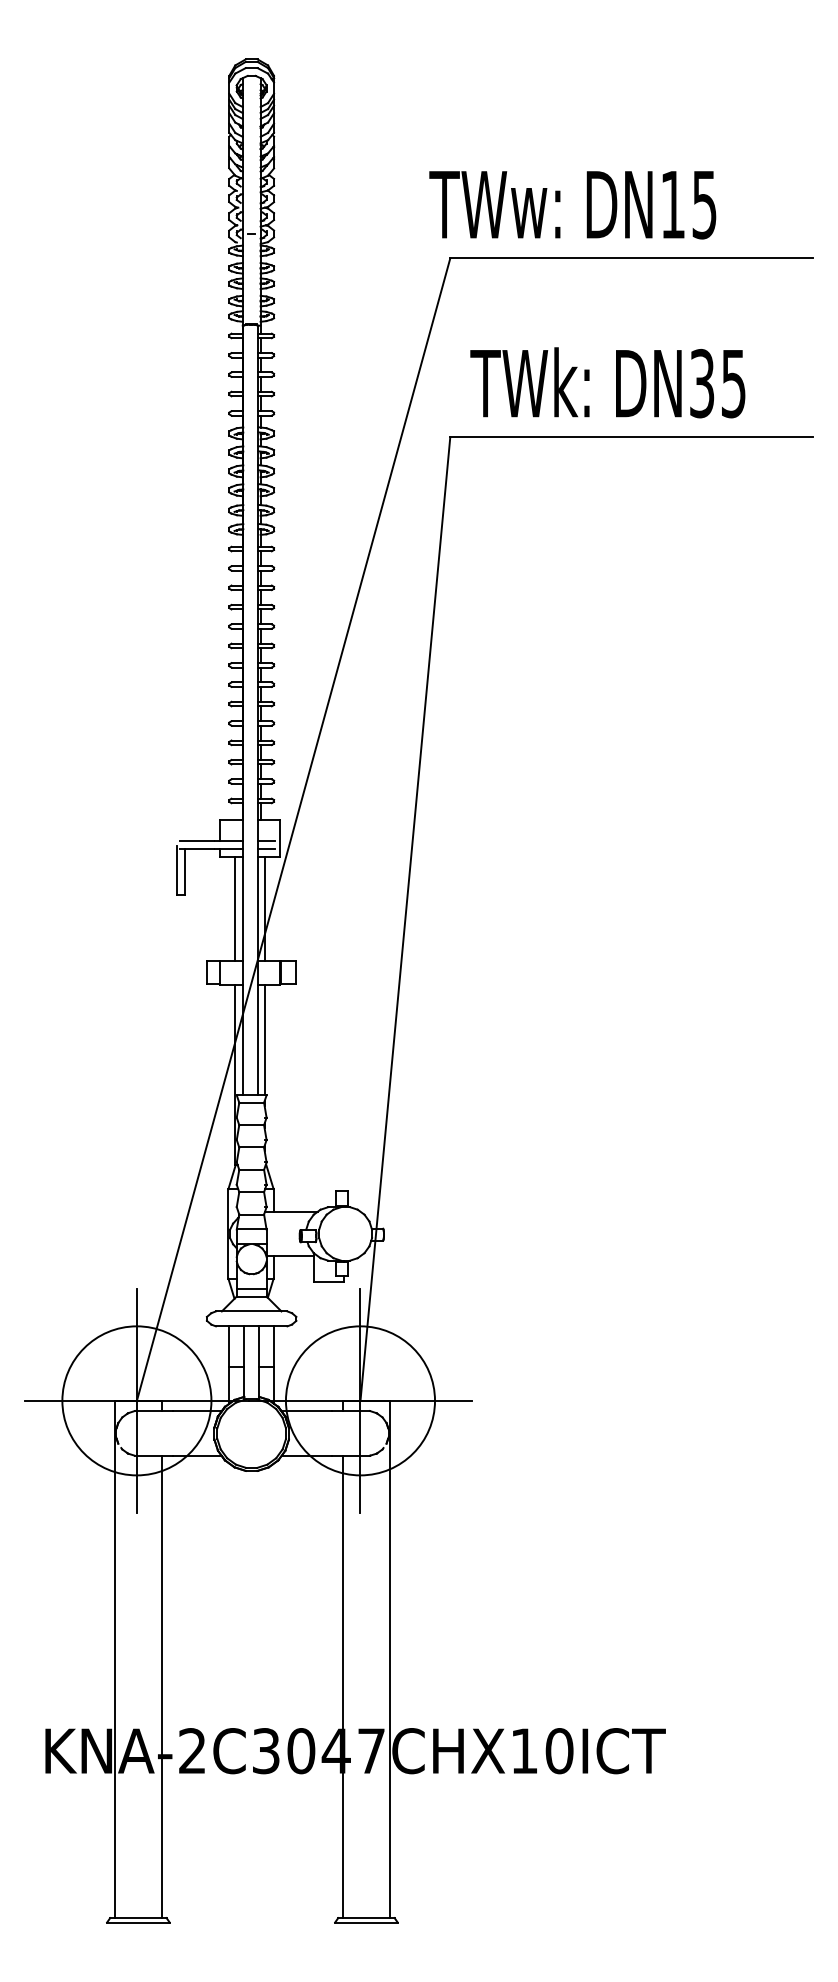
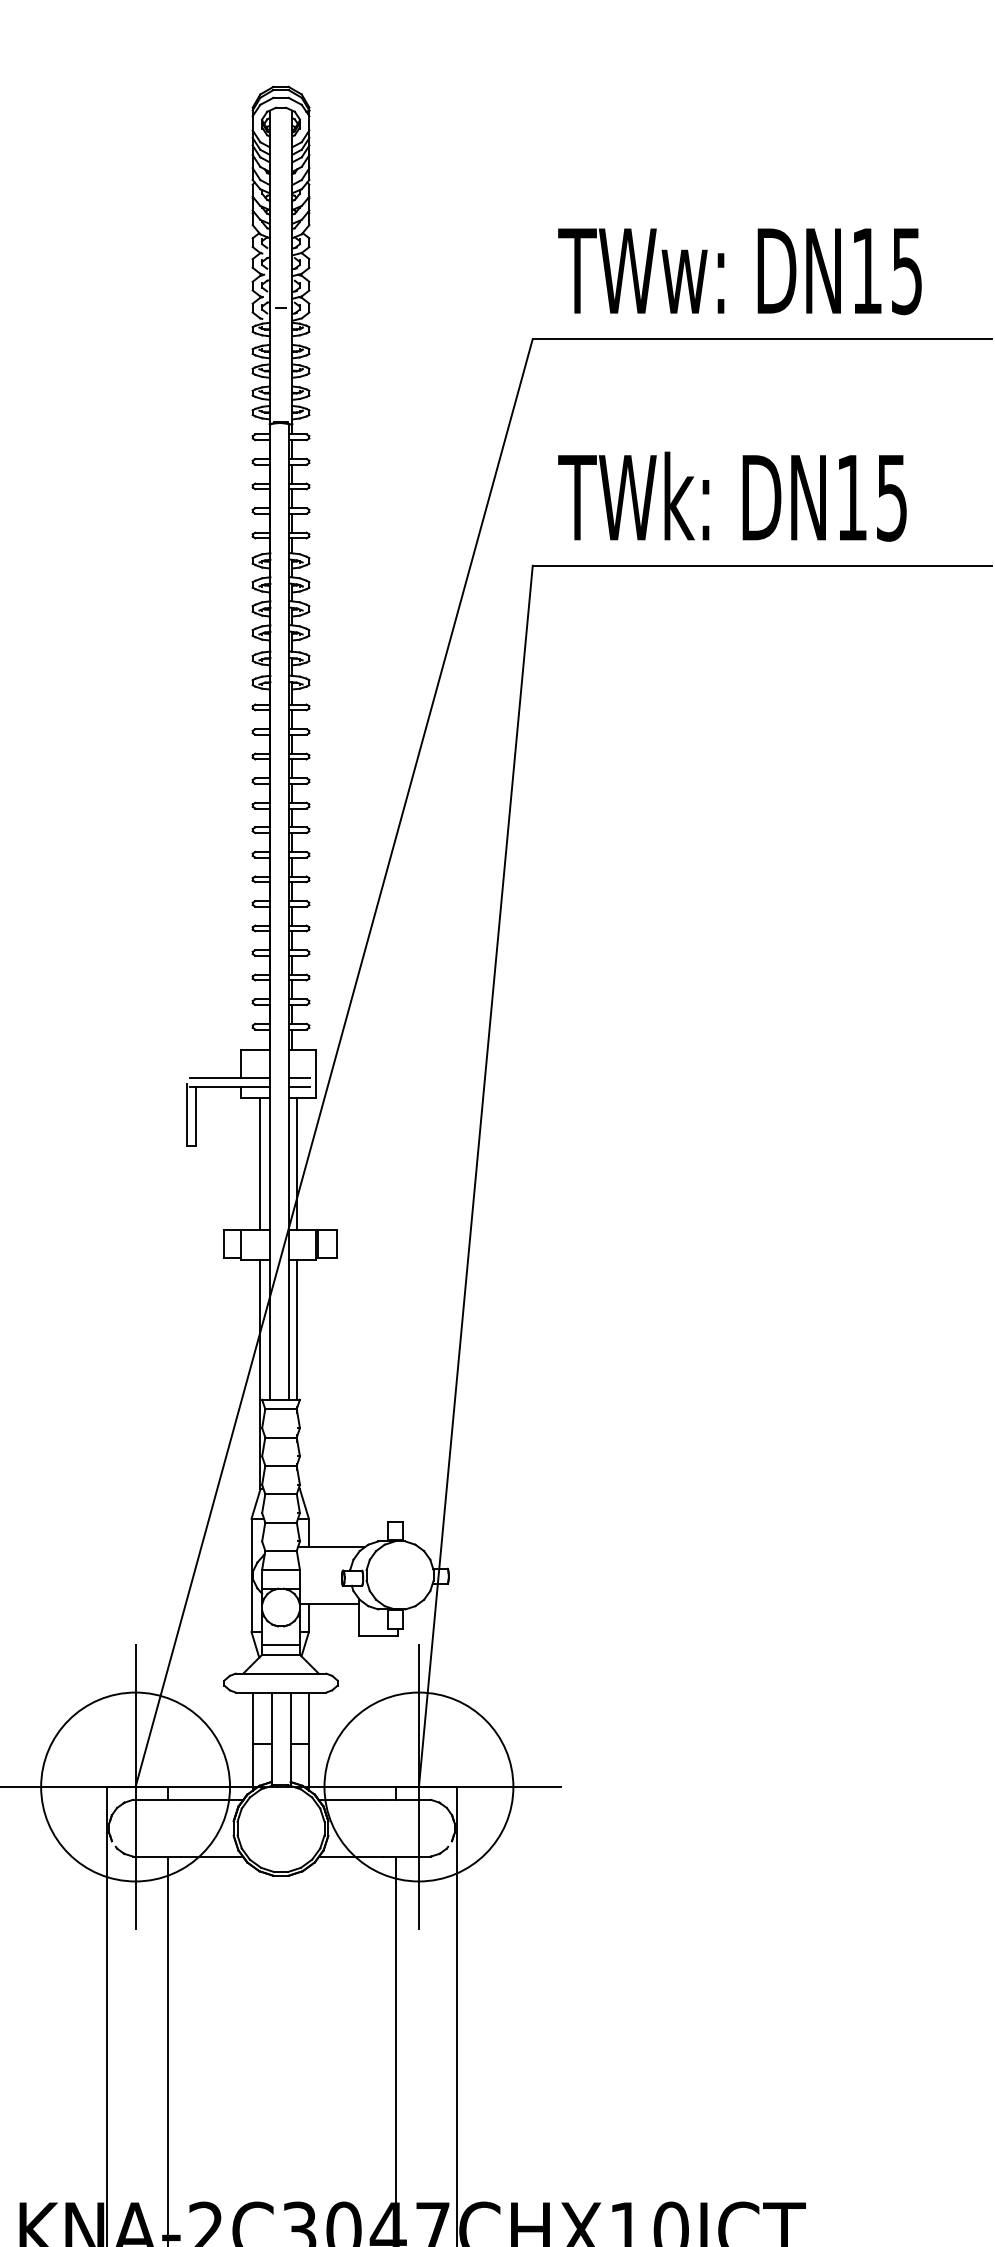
text: (572, 205) -> (739, 271), moved
text: (702, 383) -> (852, 497), DN35 -> DN15

